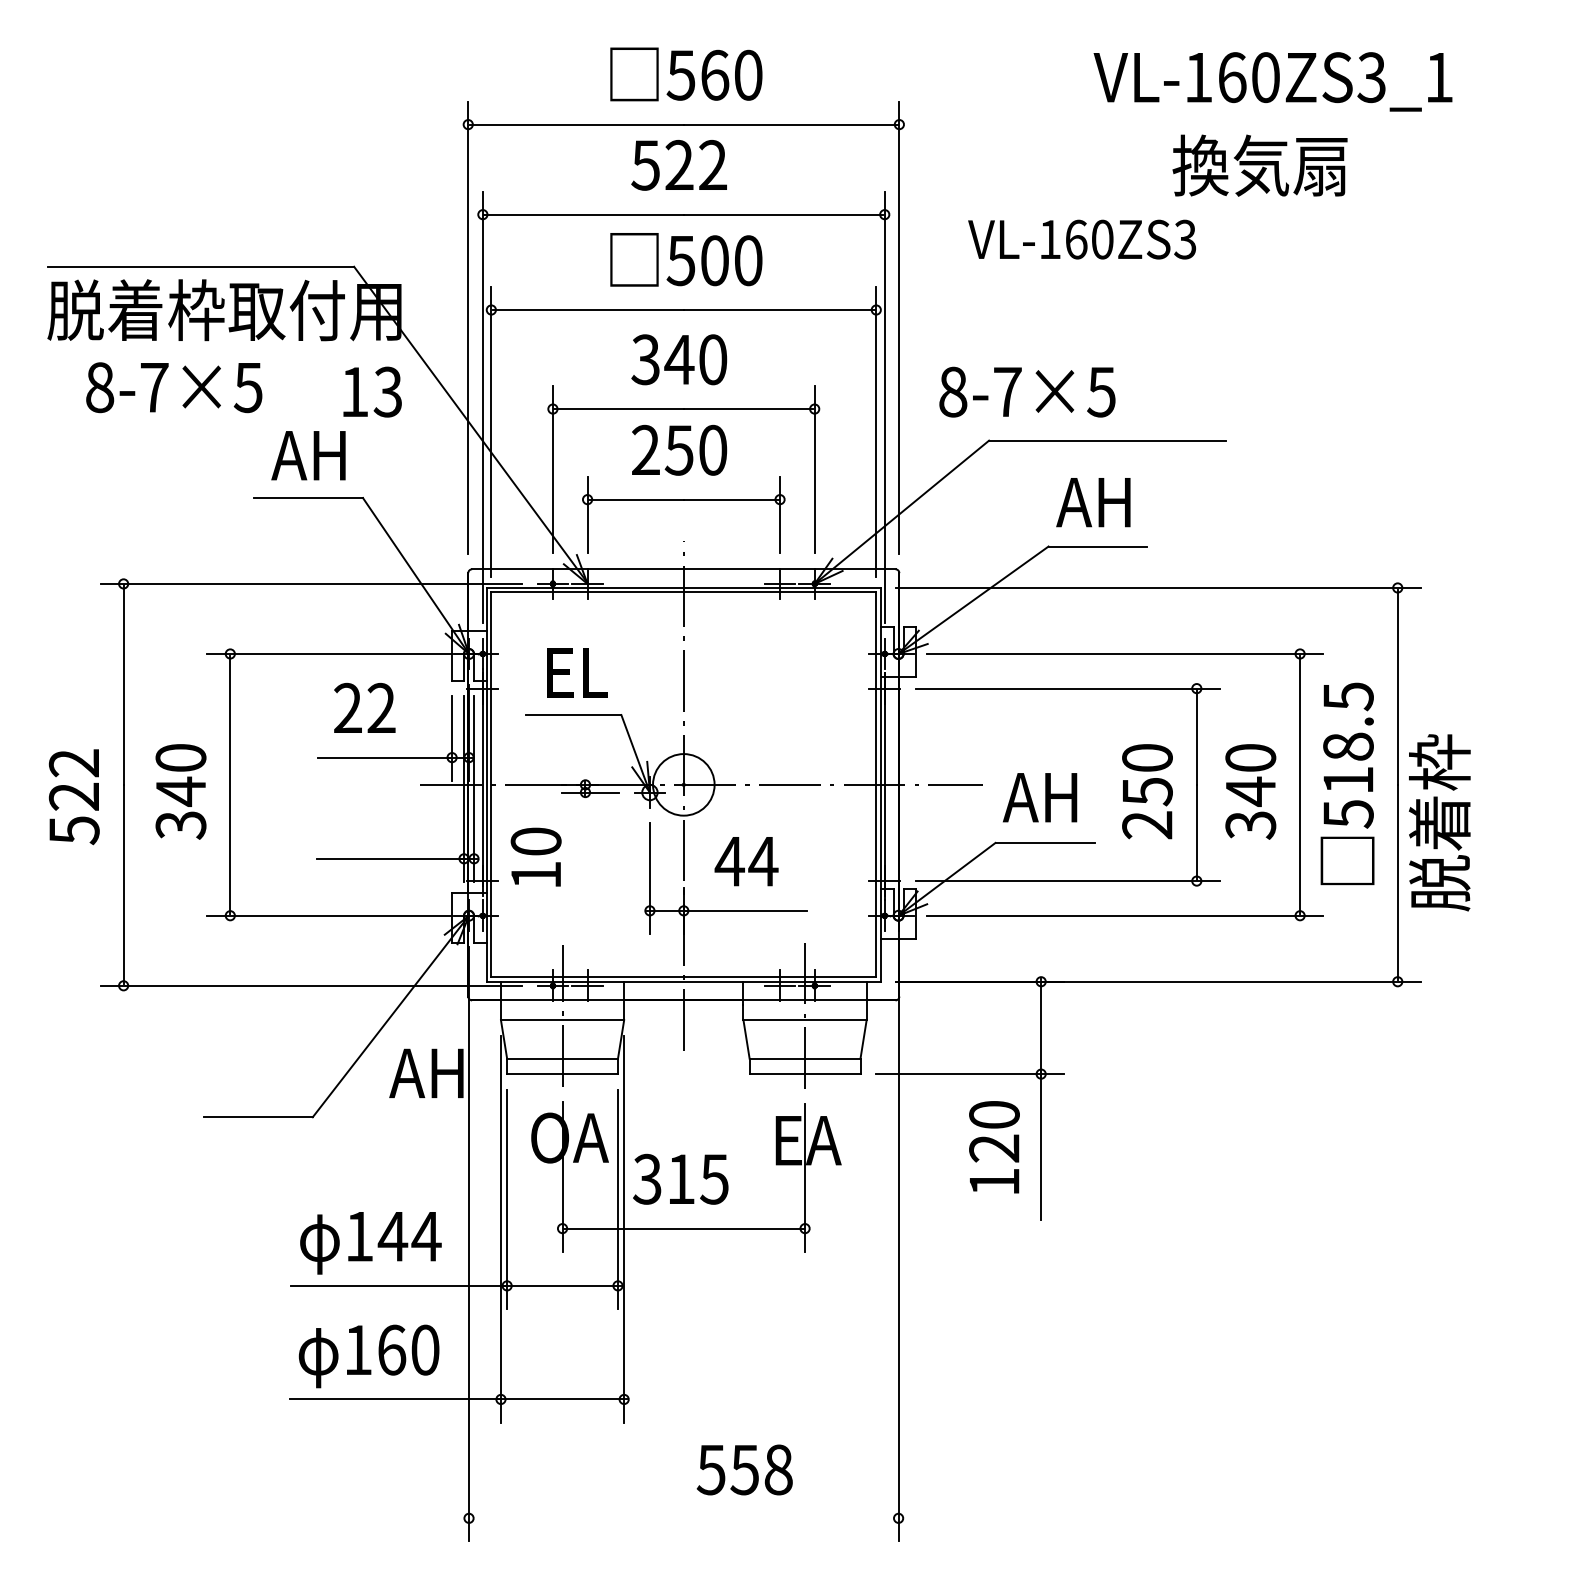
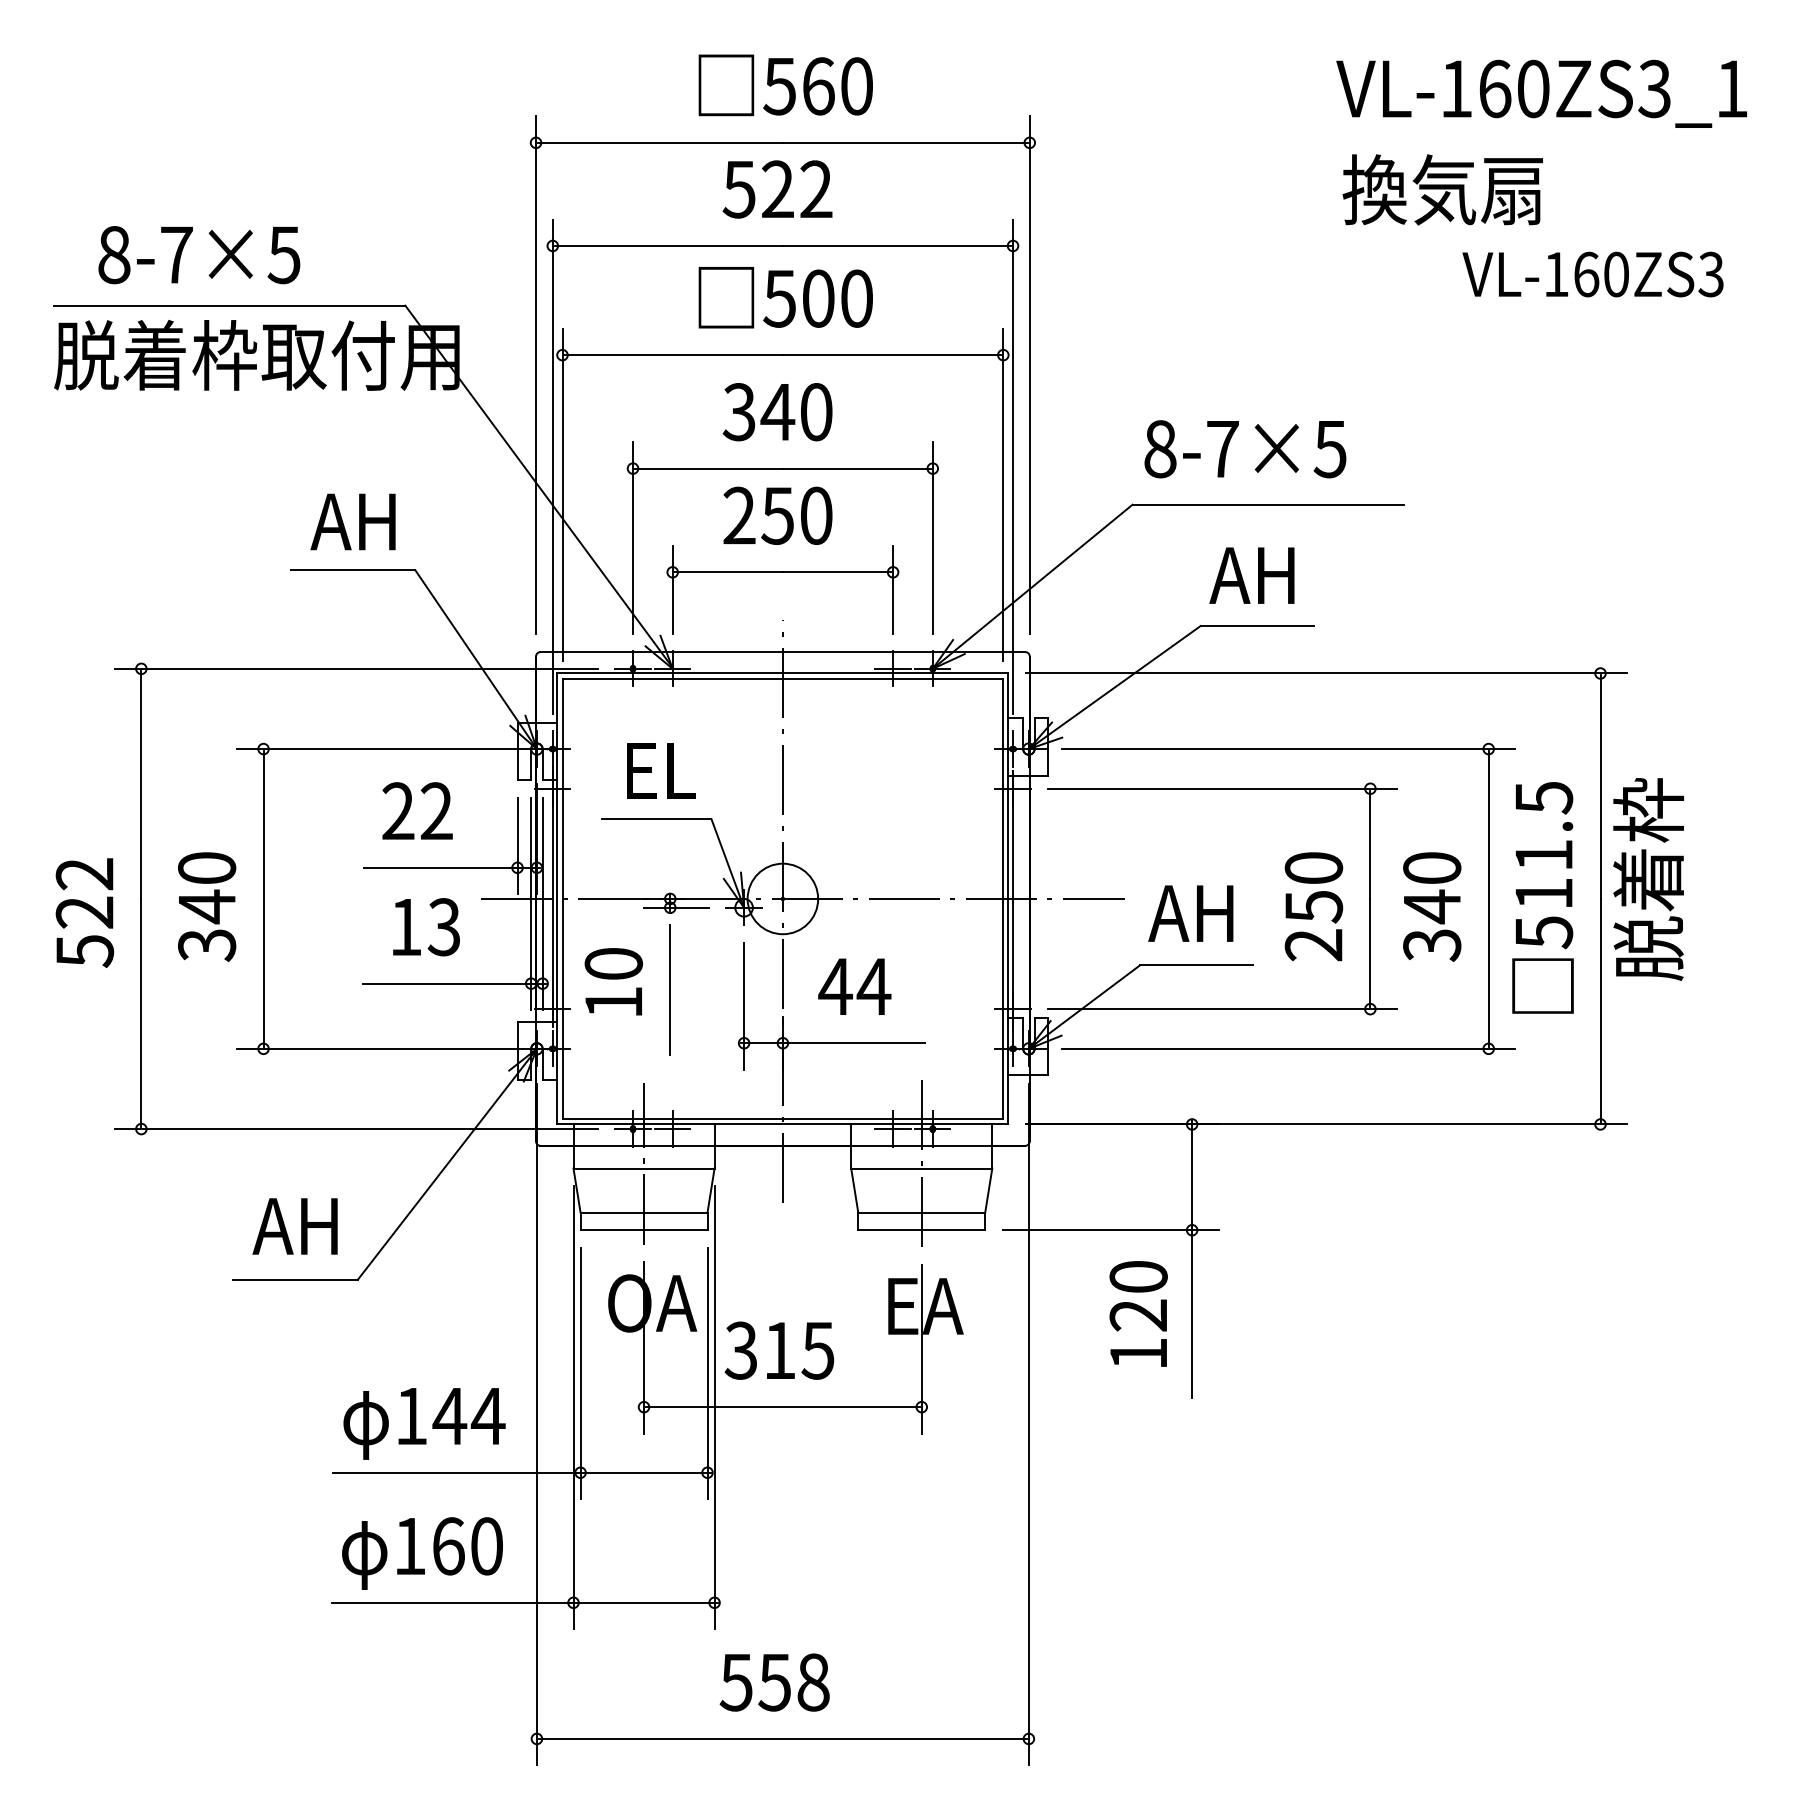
text: (1272, 81) -> (1541, 93), moved
text: (1081, 239) -> (1592, 274), moved
text: (174, 388) -> (199, 255), moved
text: (372, 392) -> (426, 927), moved
text: (1027, 392) -> (1245, 449), moved
text: (1348, 746) -> (1544, 855), 518.5 -> 511.5
text: (1439, 822) -> (1648, 879), moved
line: (585, 863) -> (670, 989), added
text: (425, 1073) -> (294, 1226), moved
text: (744, 1469) -> (774, 1682), moved
line: (683, 1517) -> (782, 1738), added

